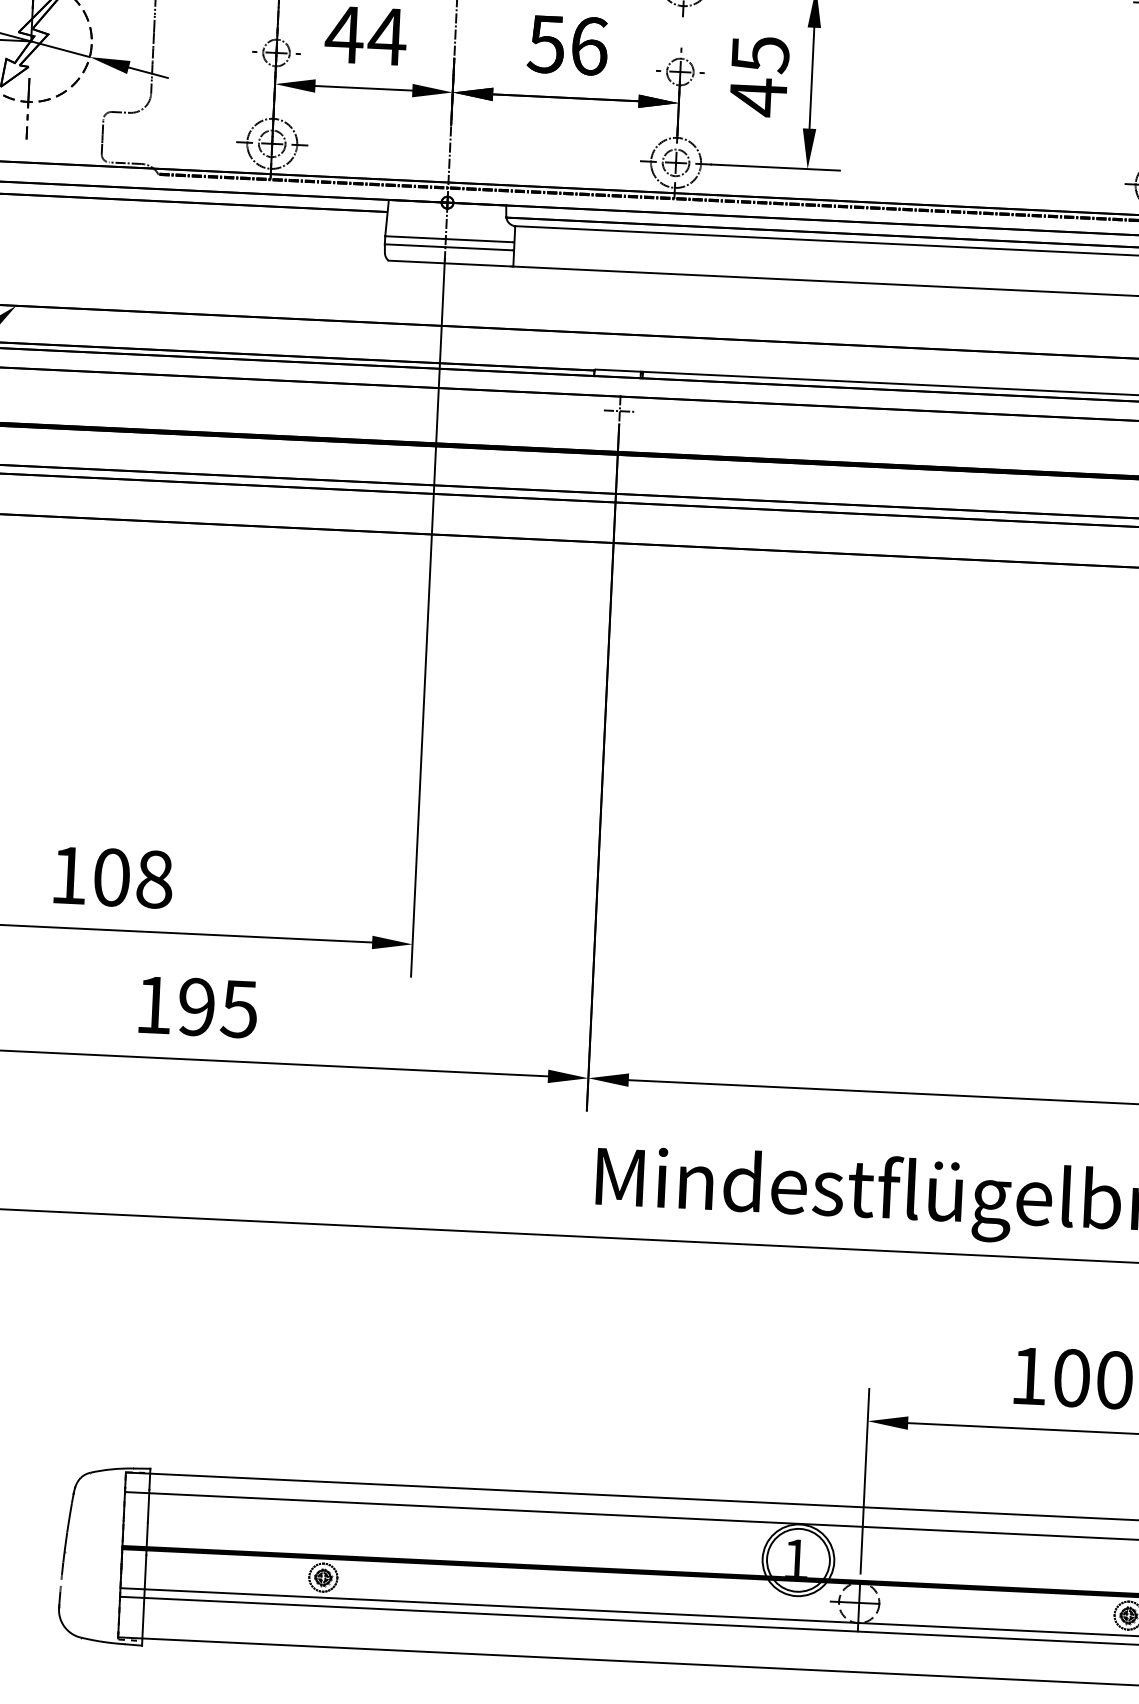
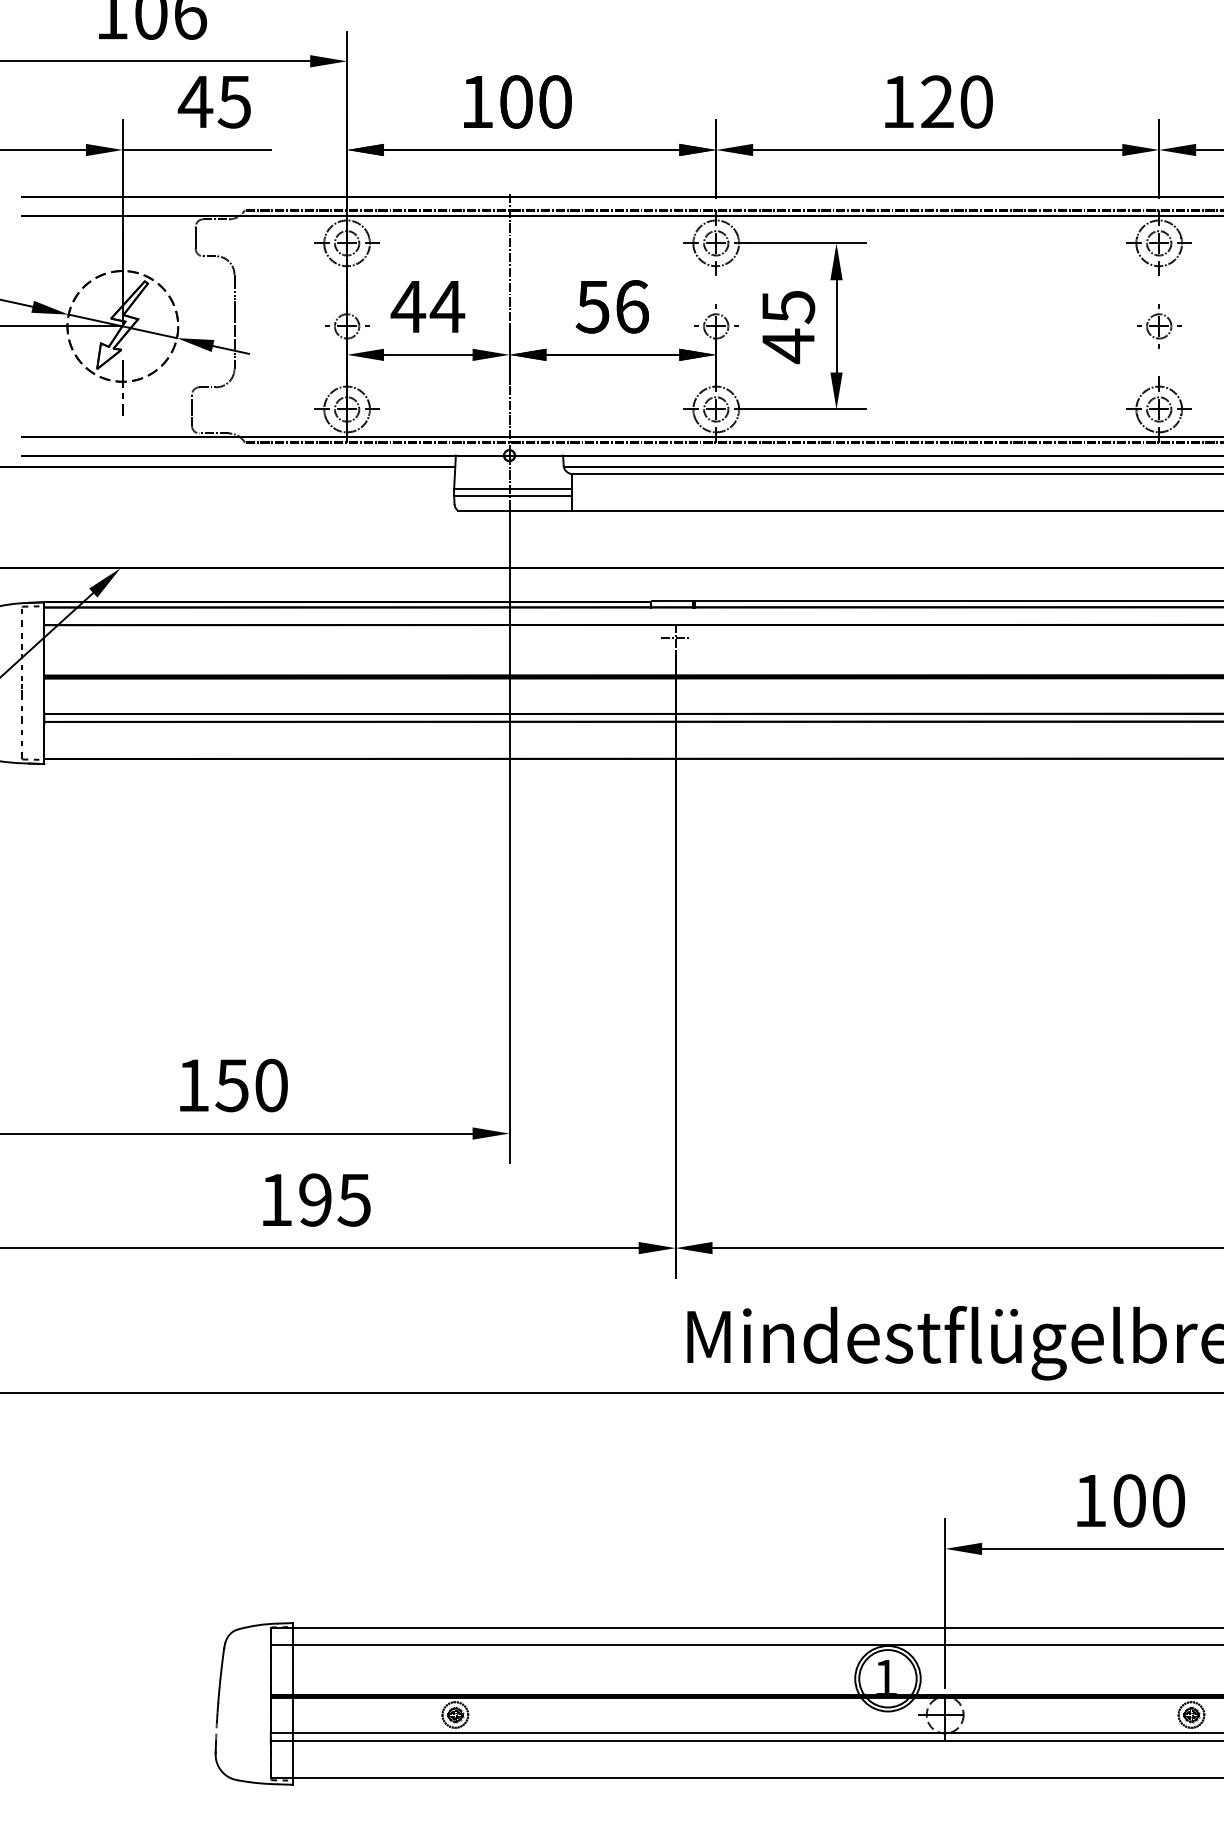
text: (132, 878) -> (251, 1085), 108 -> 150

